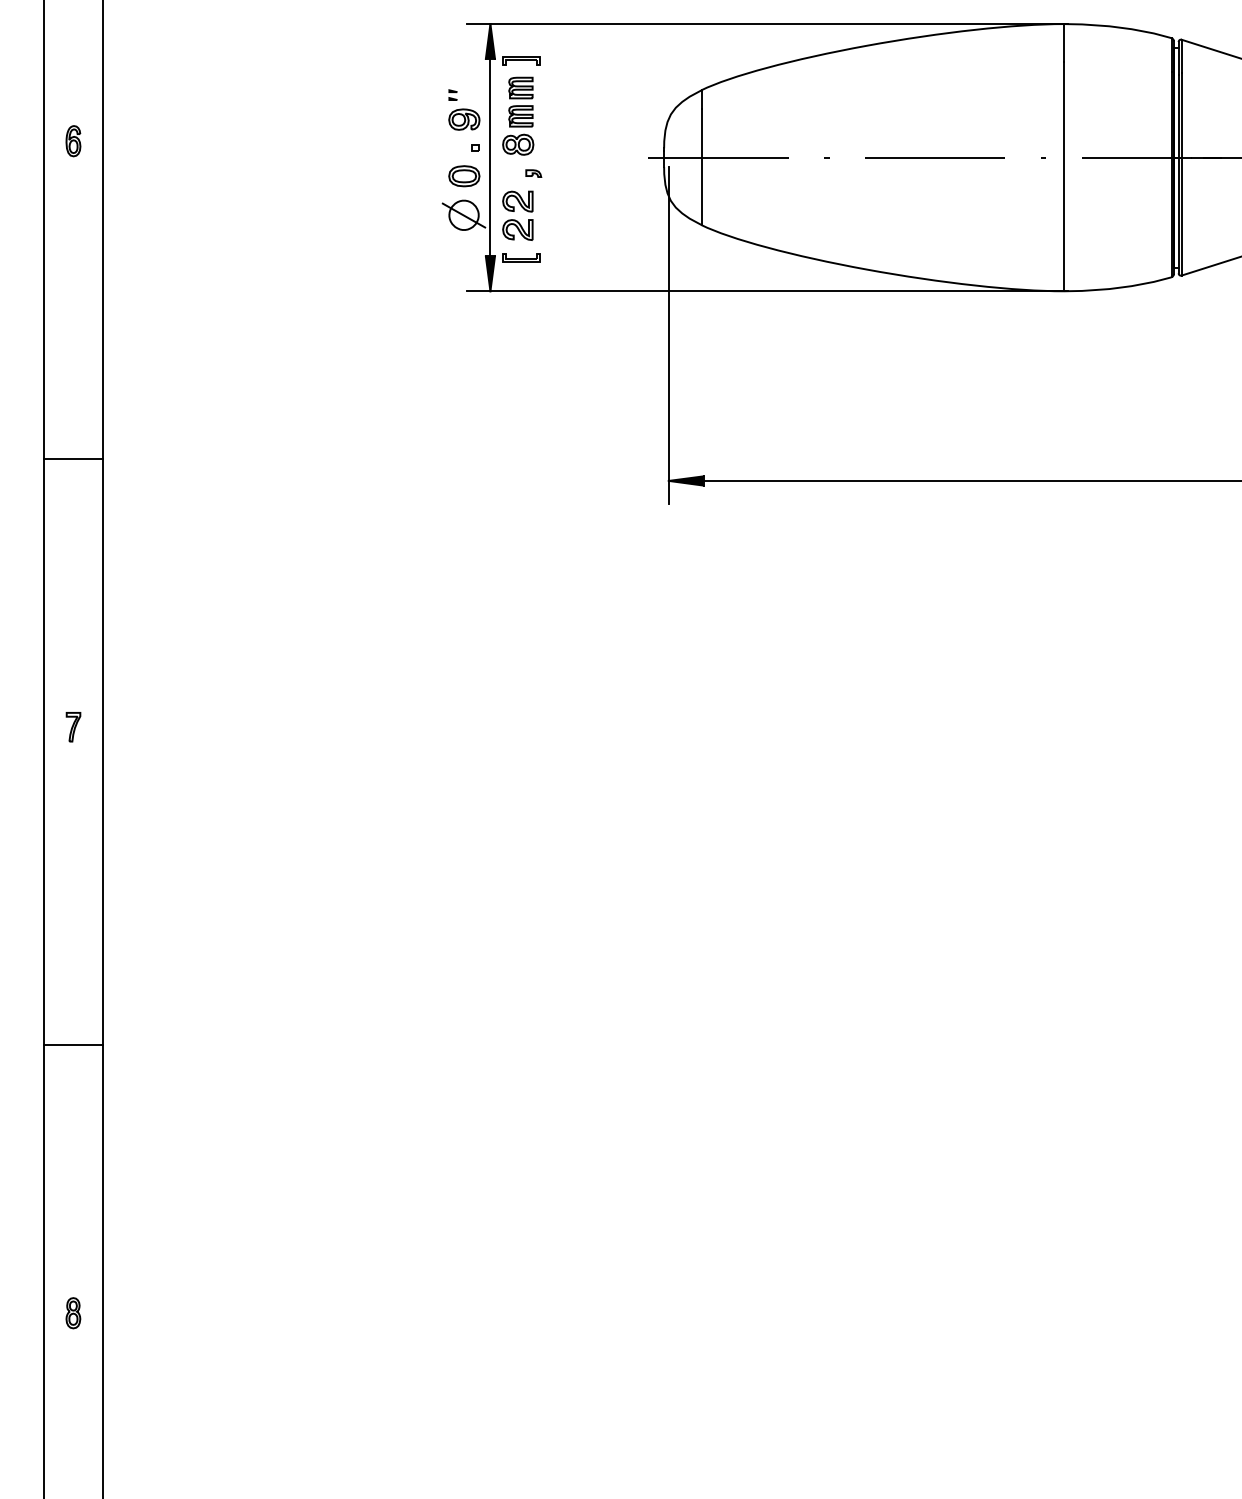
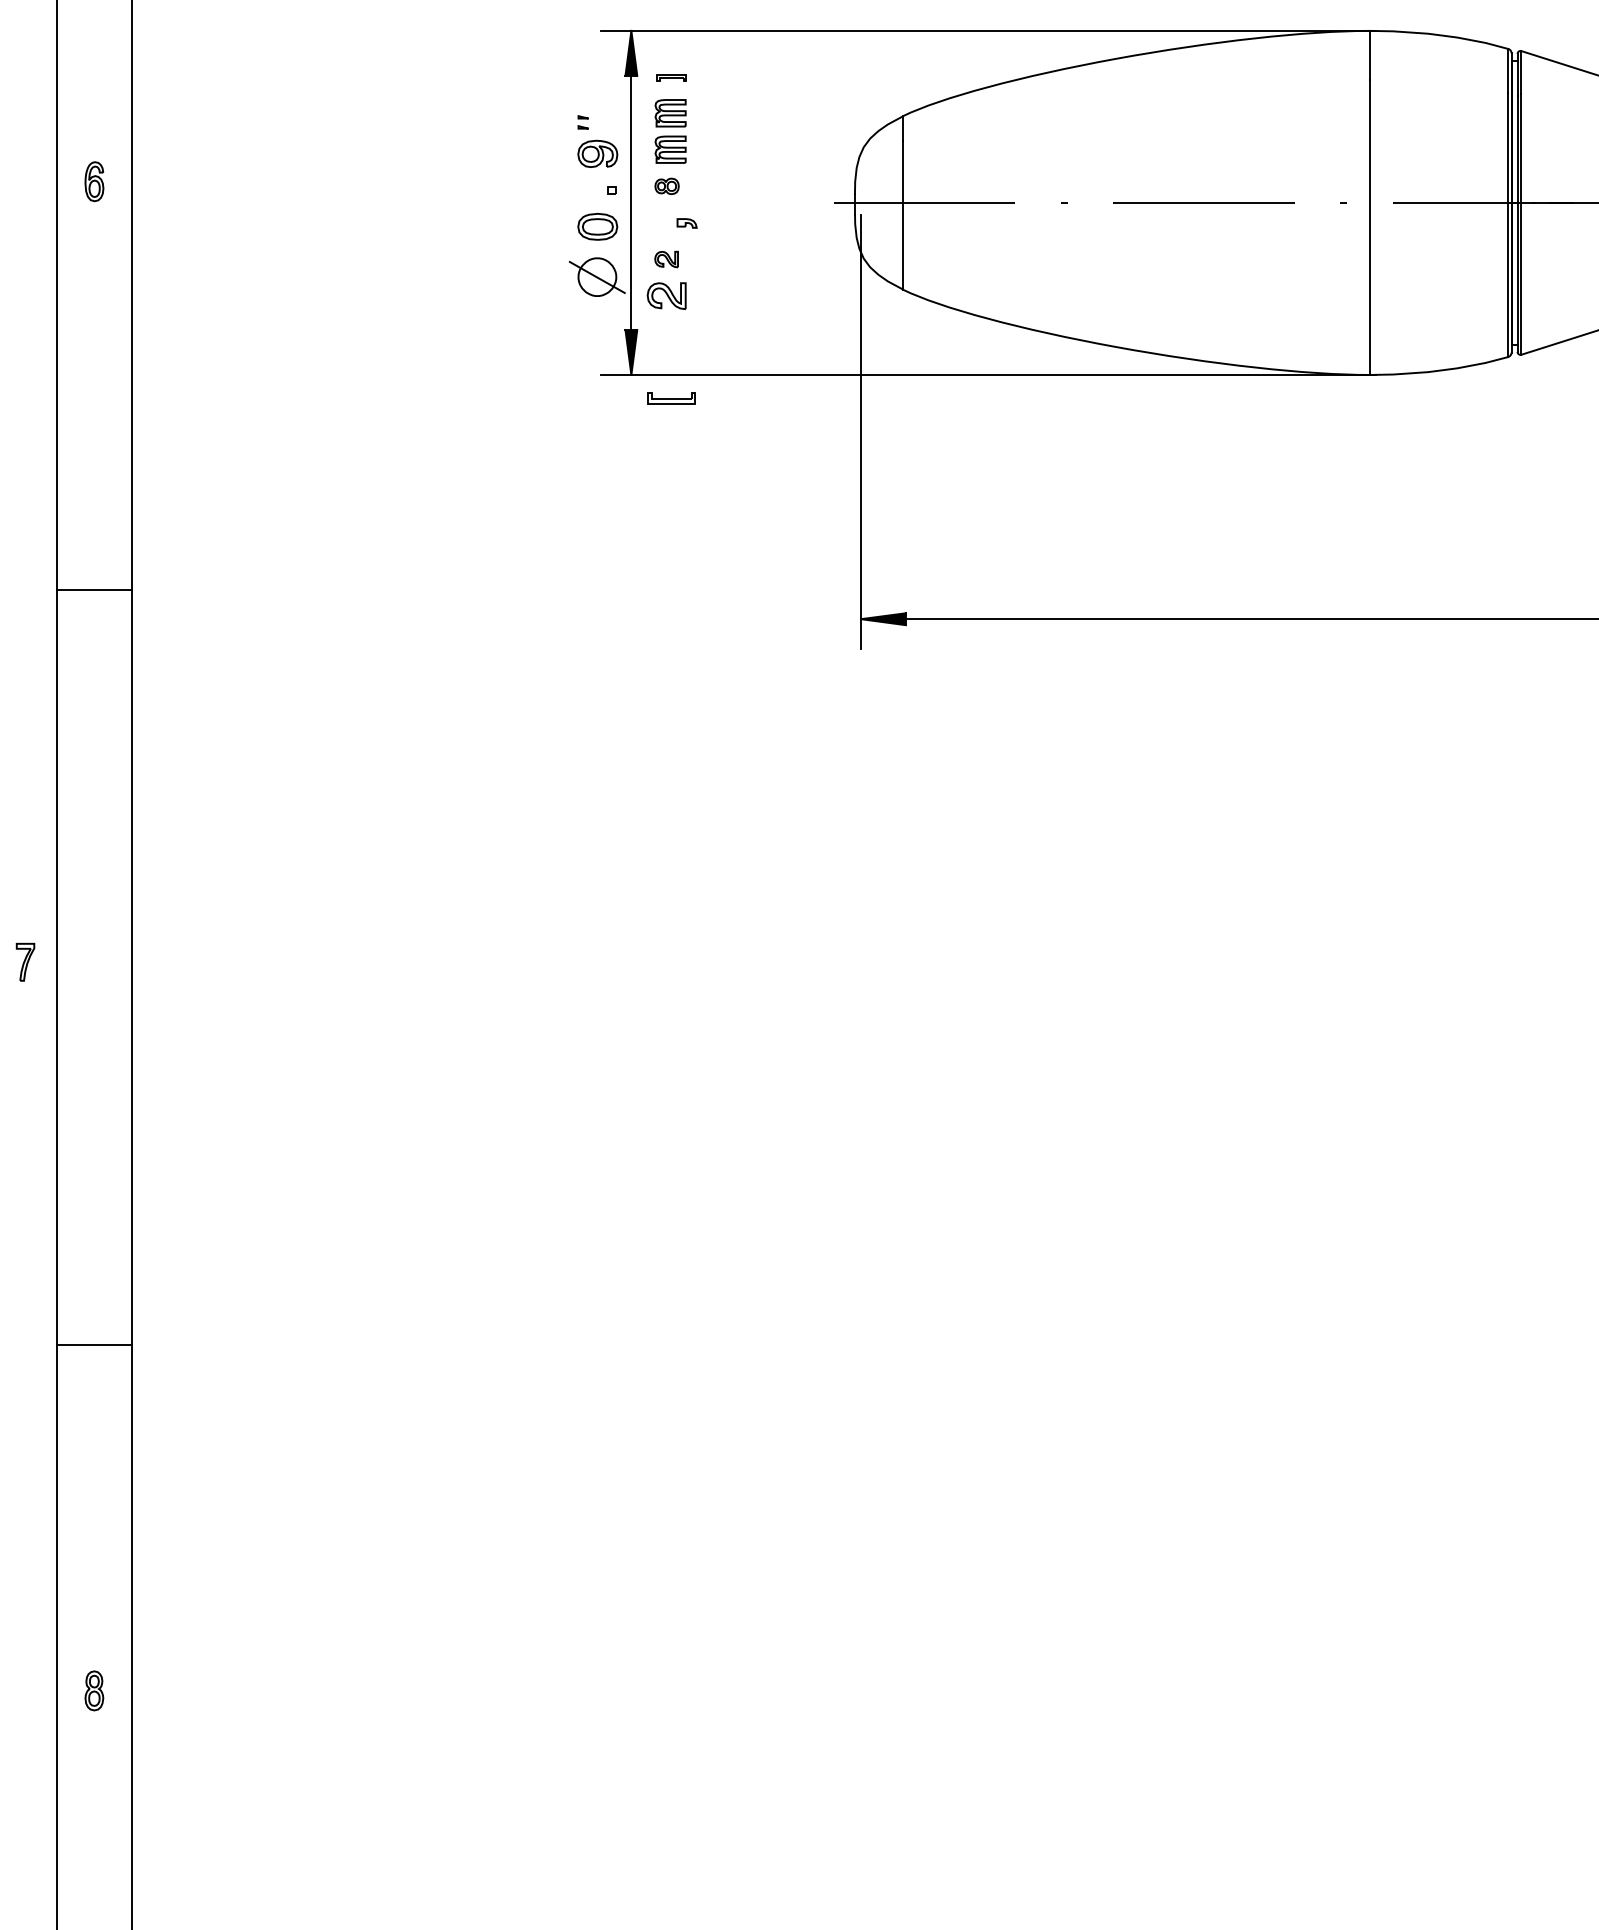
part: (521, 60) -> (671, 77), size x0.6
part: (517, 144) -> (666, 186), size x0.6
part: (517, 201) -> (666, 259), size x0.6
part: (521, 258) -> (671, 398), moved
part: (73, 726) -> (25, 961), moved

